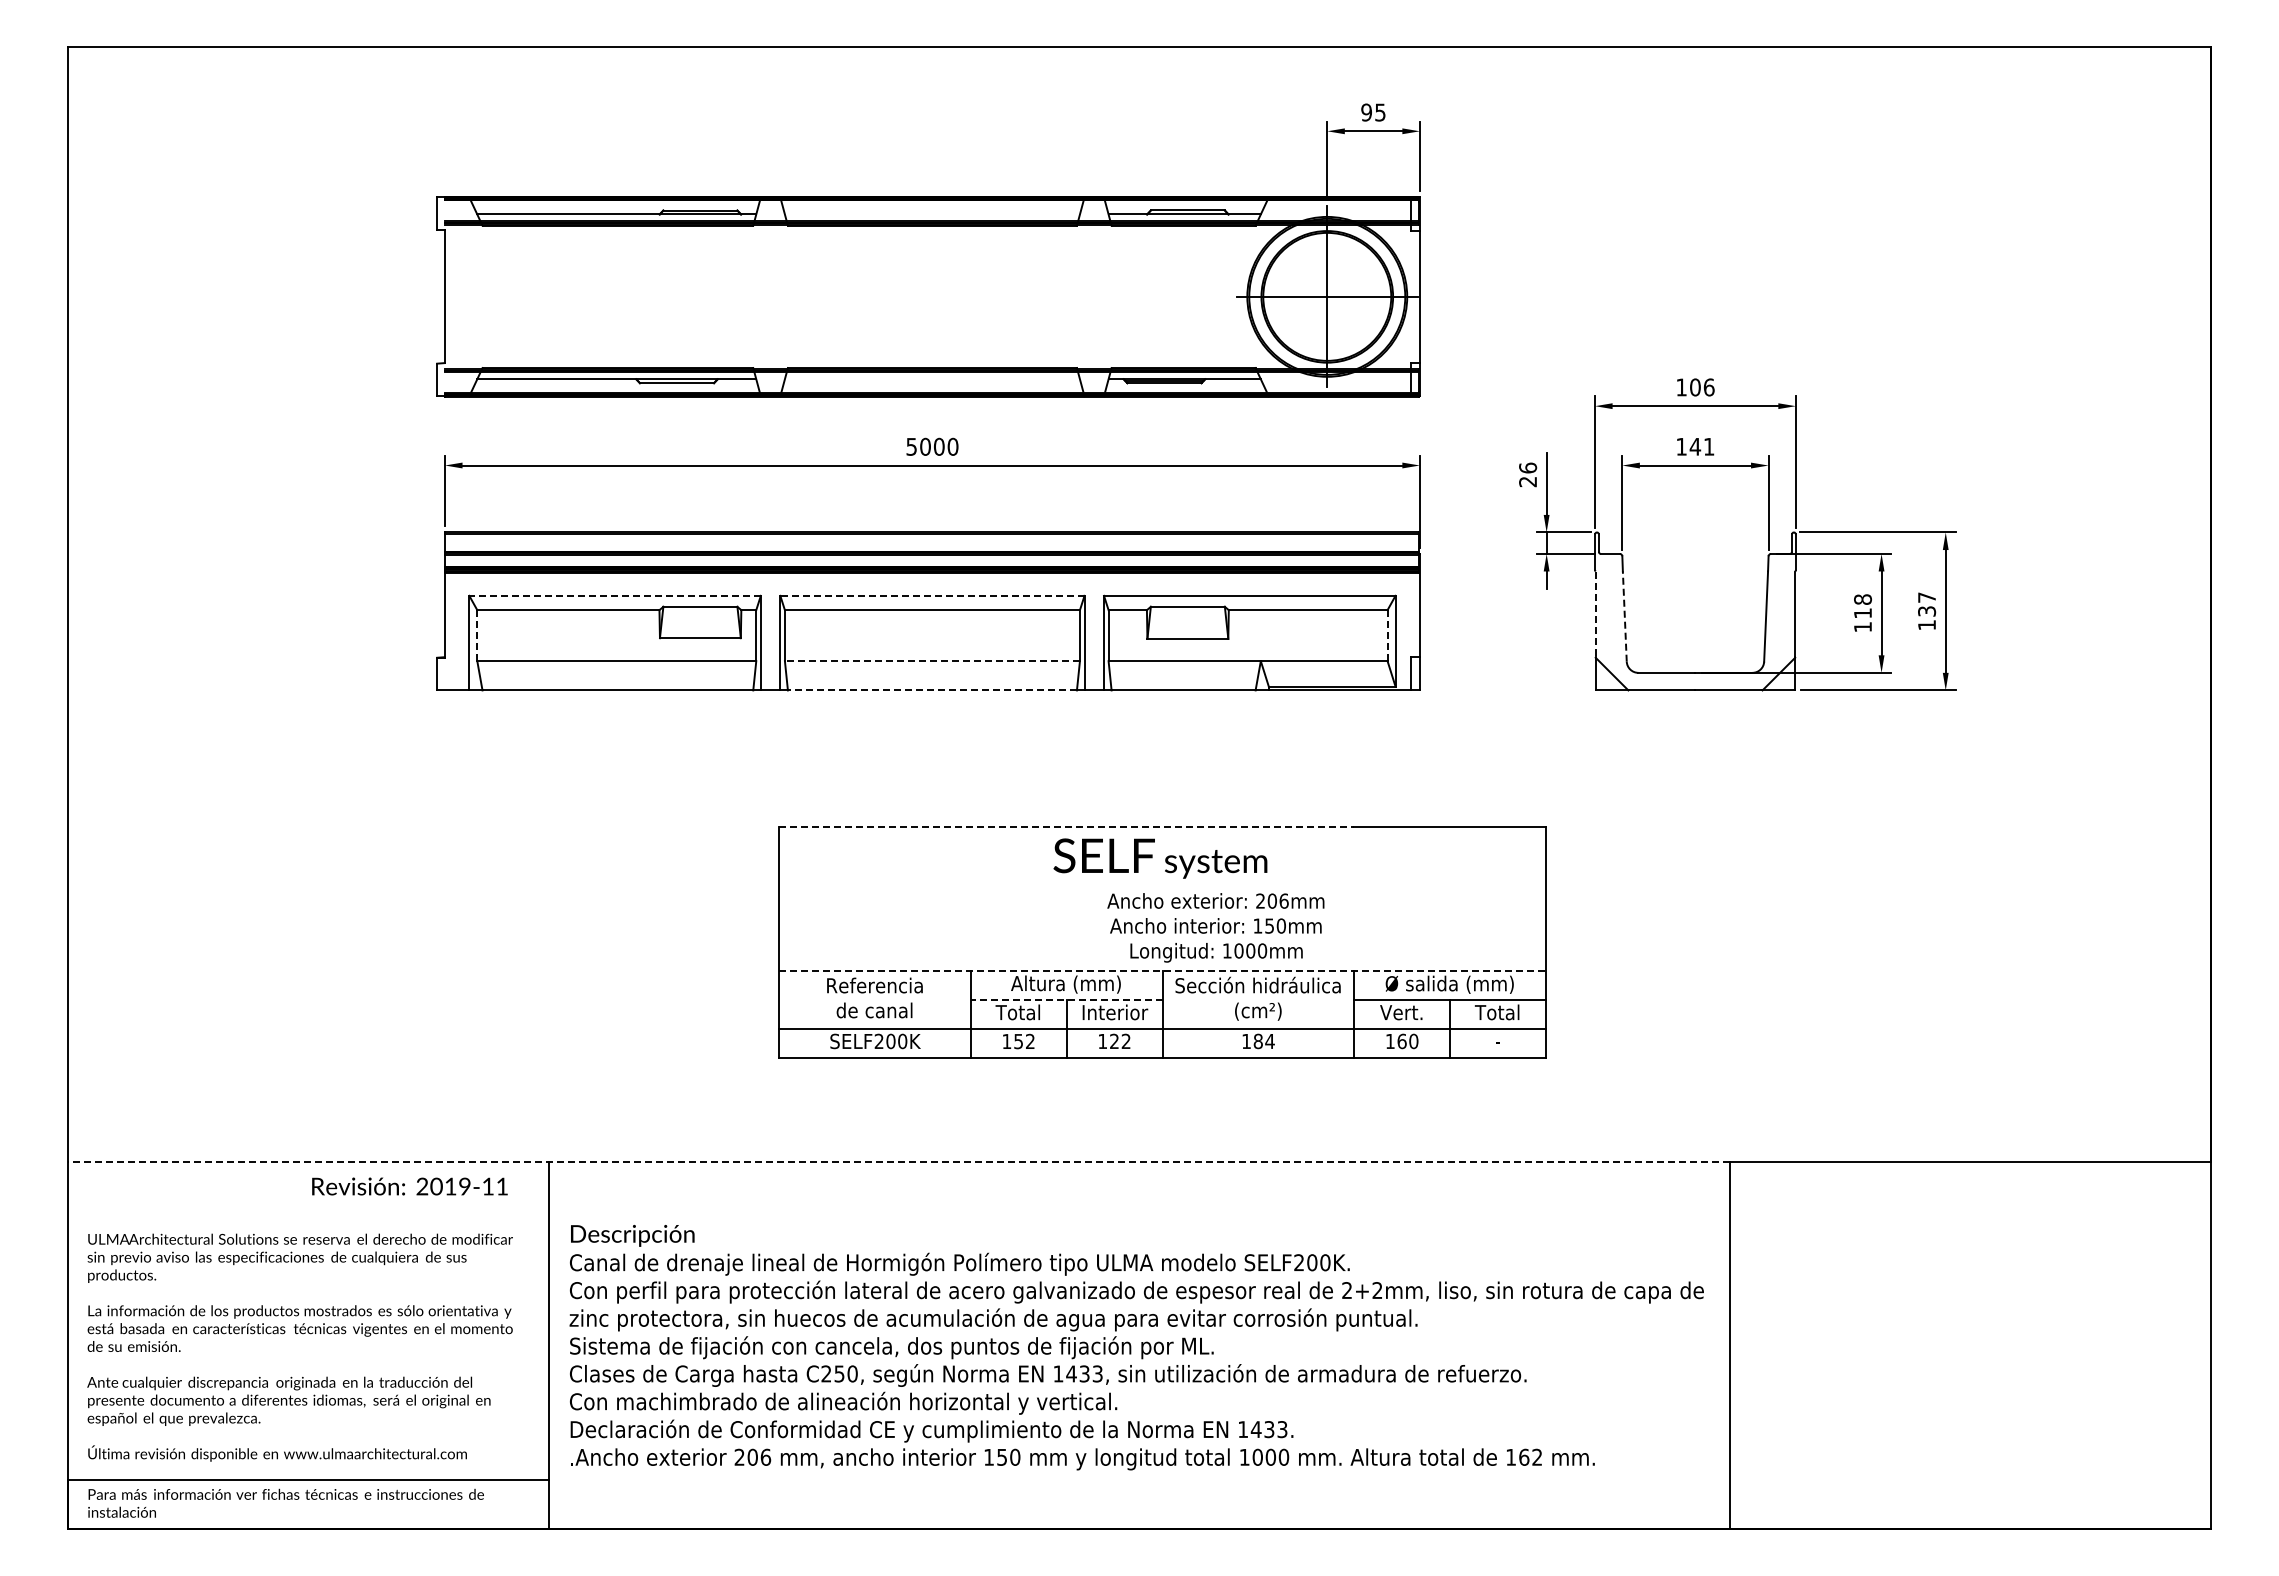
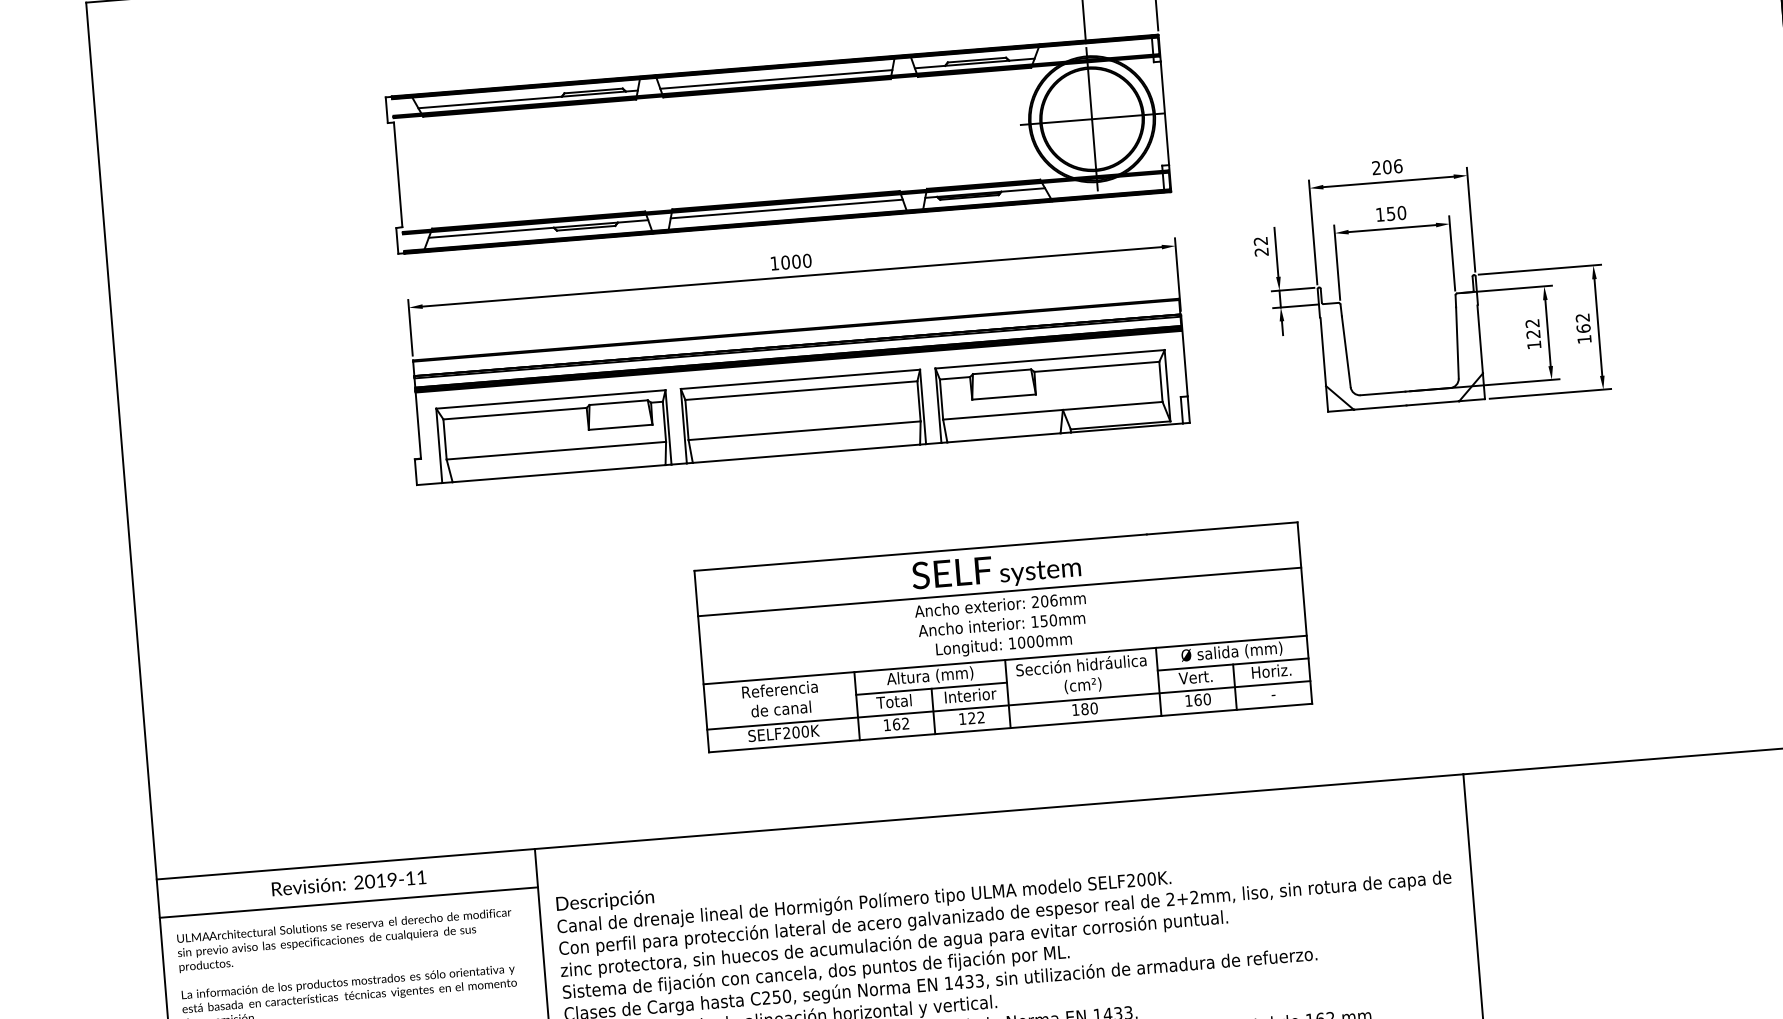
line: (931, 214) -> (775, 79), added
line: (931, 379) -> (786, 209), added
text: (1681, 387) -> (1376, 168), 106 -> 206
text: (911, 446) -> (774, 263), 5000 -> 1000
text: (1701, 446) -> (1395, 213), 141 -> 150
text: (1528, 467) -> (1261, 240), 26 -> 22
line: (615, 595) -> (551, 399), dashed -> solid
line: (931, 595) -> (799, 379), dashed -> solid
text: (1927, 604) -> (1583, 323), 137 -> 162
text: (1863, 606) -> (1533, 328), 118 -> 122
line: (1595, 614) -> (1323, 352), dashed -> solid
line: (1624, 616) -> (1346, 351), dashed -> solid
line: (477, 635) -> (445, 439), dashed -> solid
line: (1387, 635) -> (1160, 381), dashed -> solid
line: (932, 661) -> (804, 430), dashed -> solid
line: (932, 690) -> (806, 453), dashed -> solid
line: (1066, 827) -> (920, 553), dashed -> solid
line: (1162, 884) -> (999, 591), added
text: (1215, 927) -> (1001, 625), moved
line: (1162, 971) -> (1005, 660), dashed -> solid
line: (1066, 1000) -> (931, 689), dashed -> solid
text: (1497, 1012) -> (1271, 671), Total -> Horiz.
text: (1018, 1041) -> (896, 724), 152 -> 162
text: (1269, 1041) -> (1093, 708), 184 -> 180
line: (899, 1162) -> (810, 827), dashed -> solid
text: (409, 1186) -> (348, 883), moved
line: (308, 1210) -> (348, 902), added

